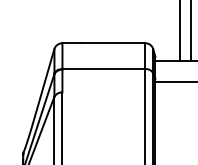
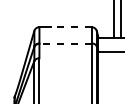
line: (111, 43) -> (70, 27), solid -> dashed
line: (103, 69) -> (65, 43), solid -> dashed

